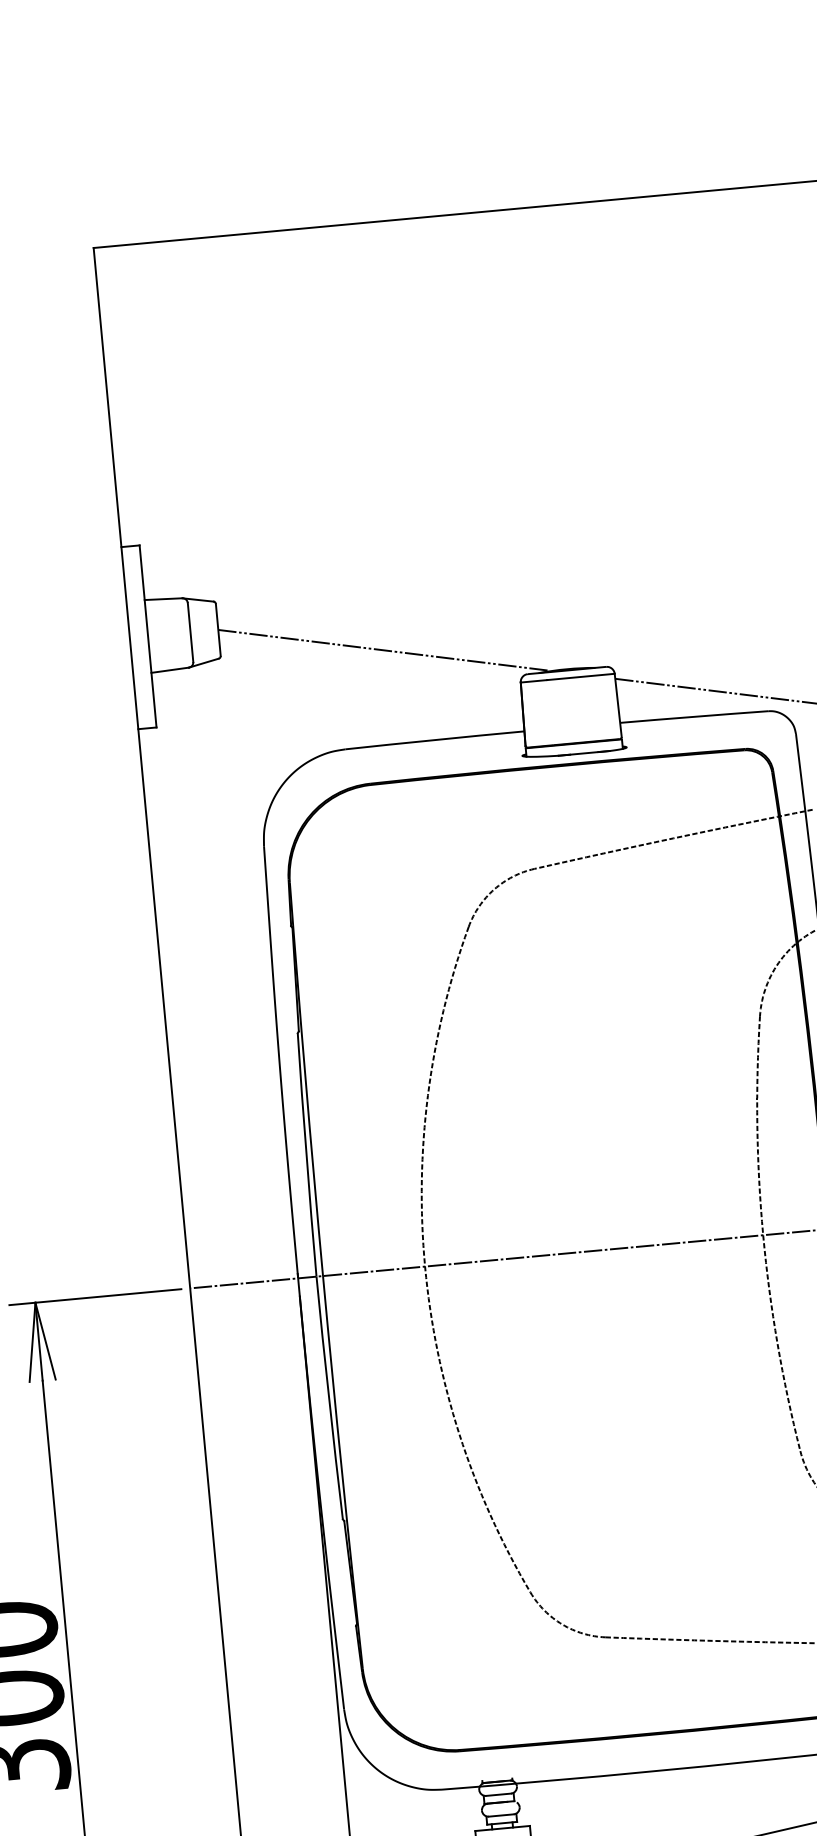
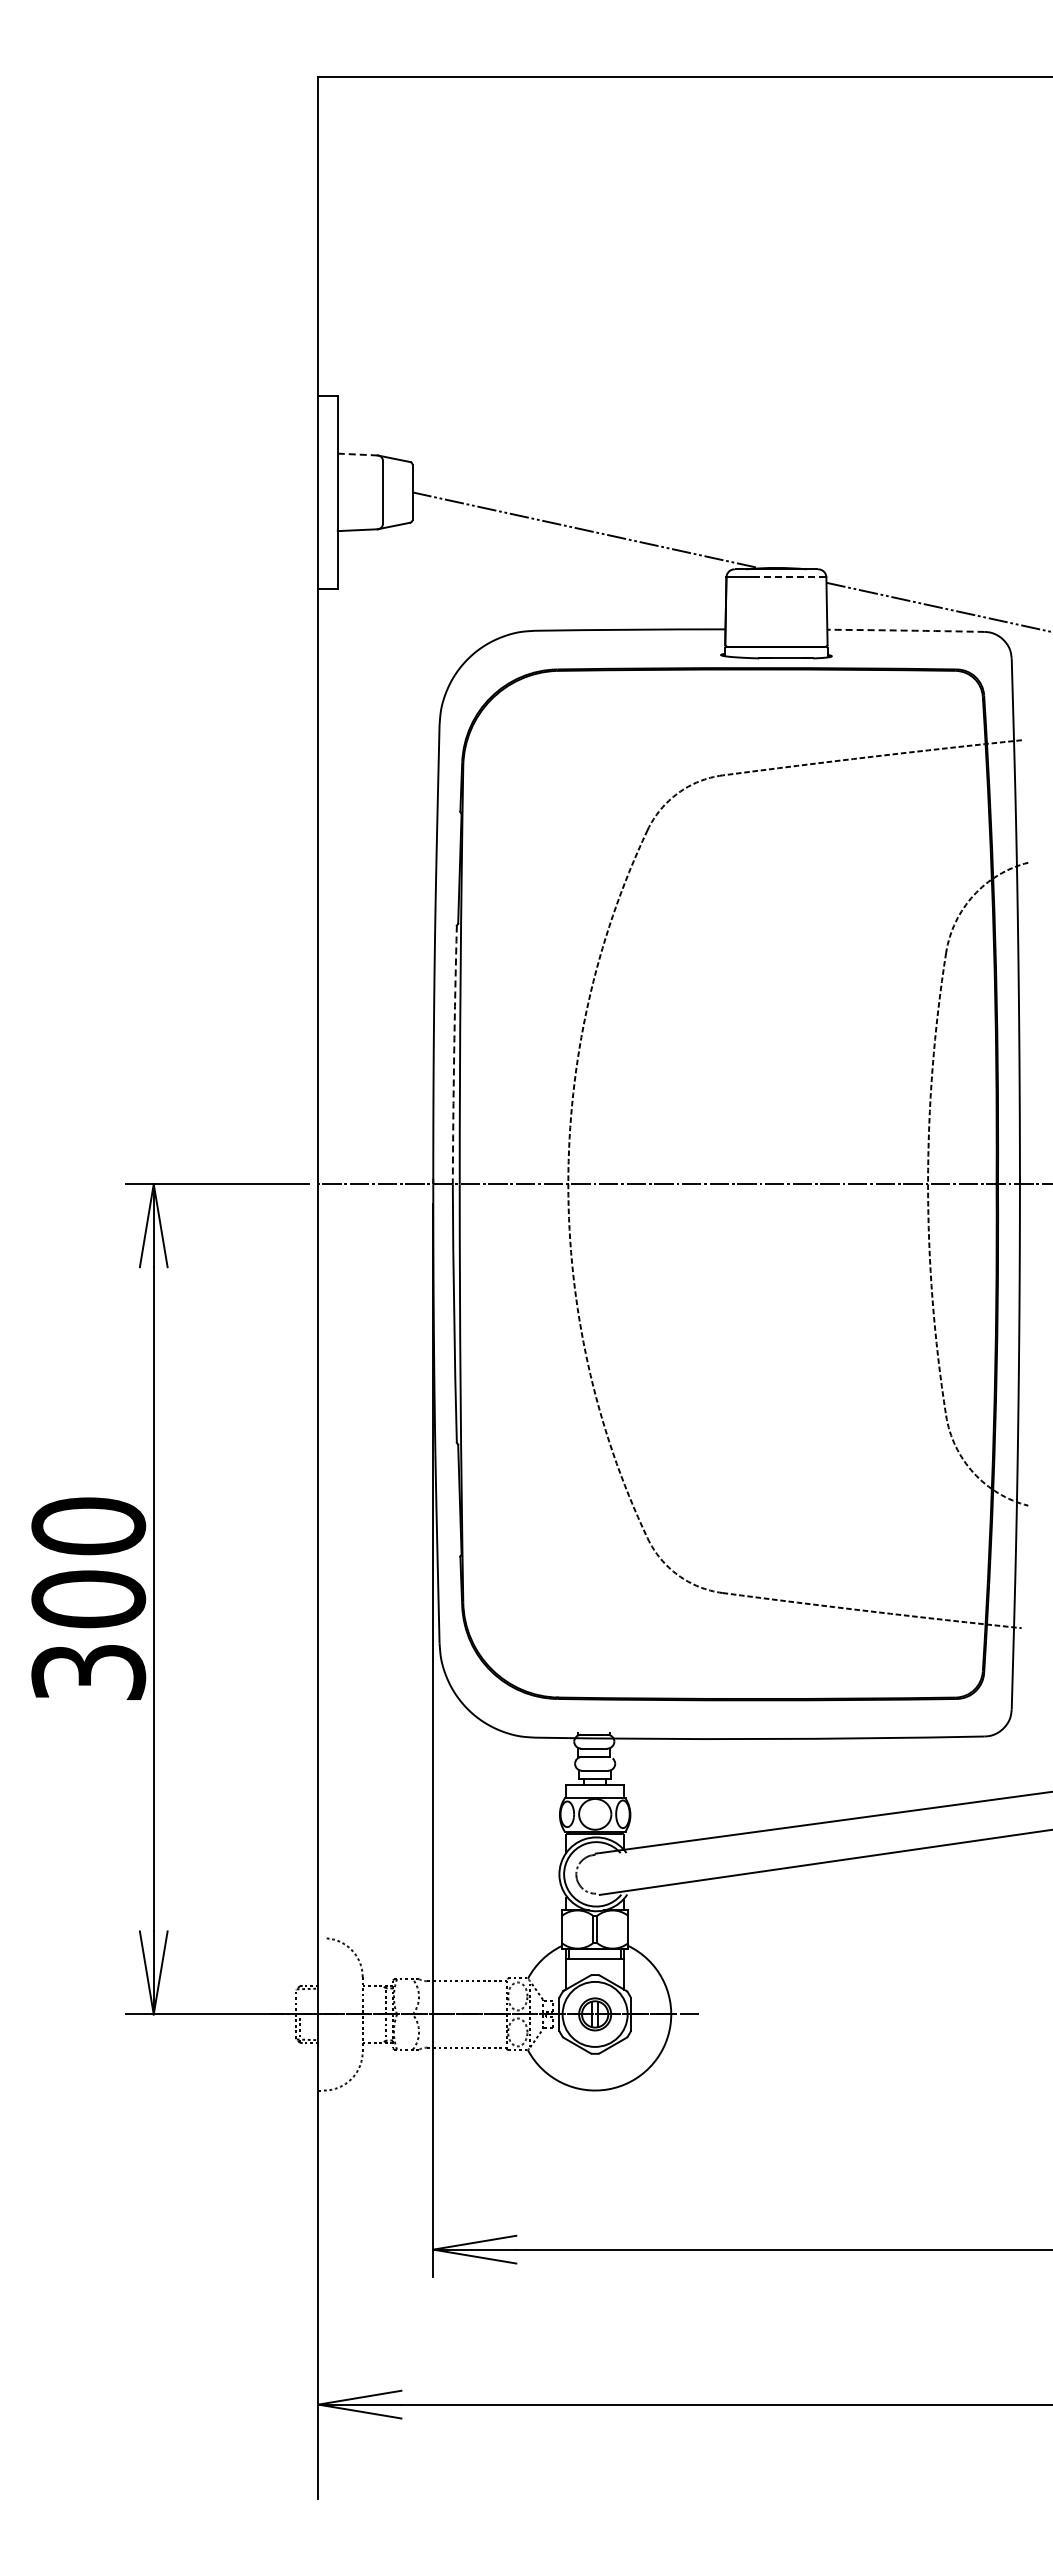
line: (163, 599) -> (357, 454), solid -> dashed
line: (580, 676) -> (790, 577), solid -> dashed
arc: (693, 716) -> (905, 630), solid -> dashed
arc: (306, 1154) -> (454, 1054), solid -> dashed

